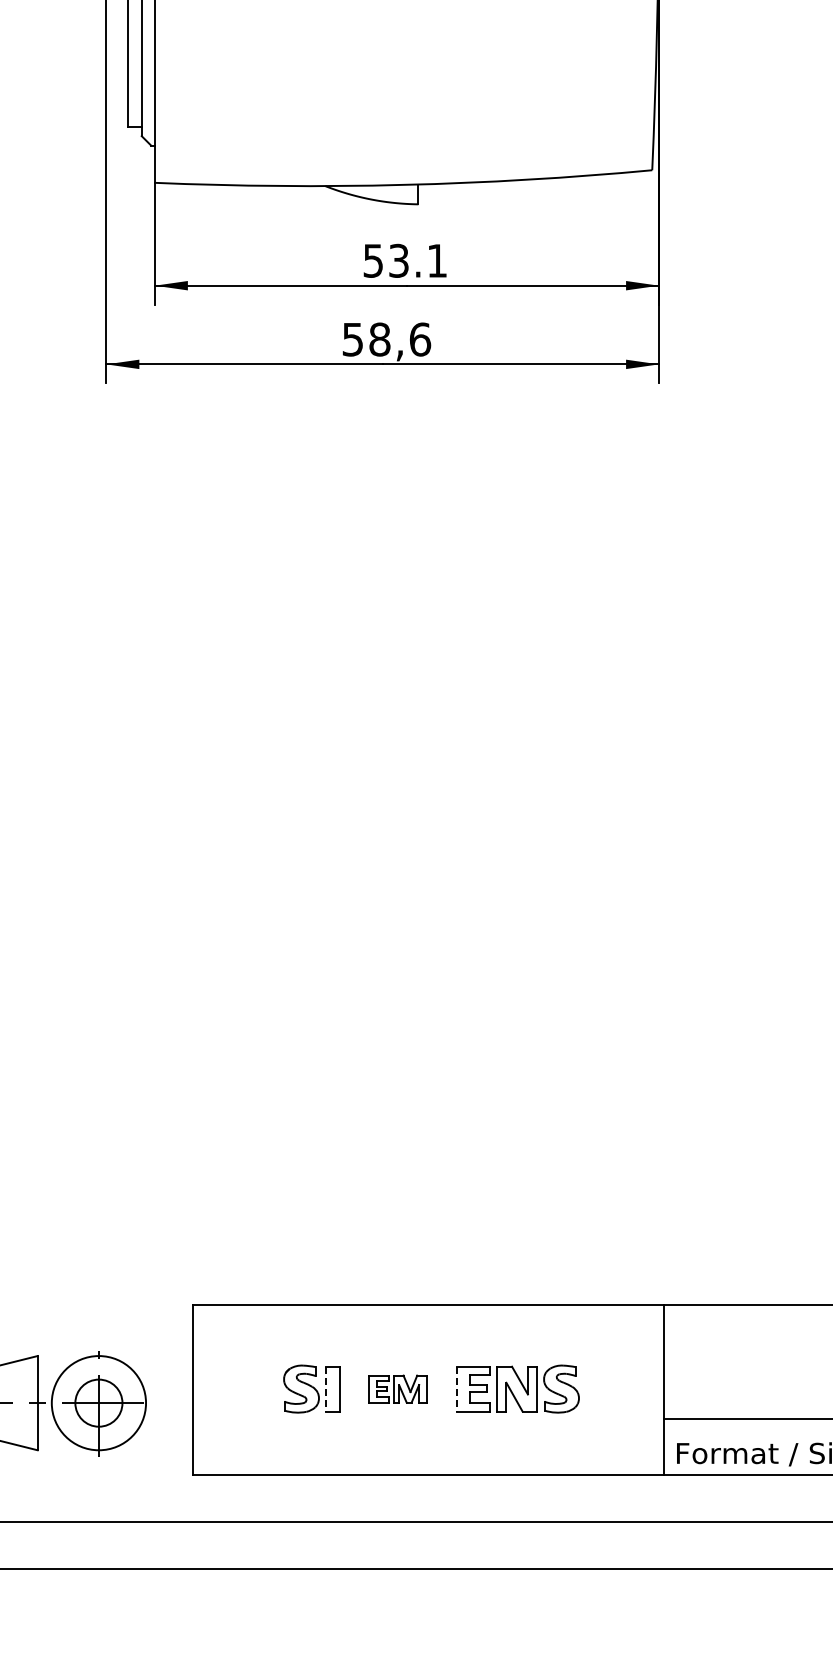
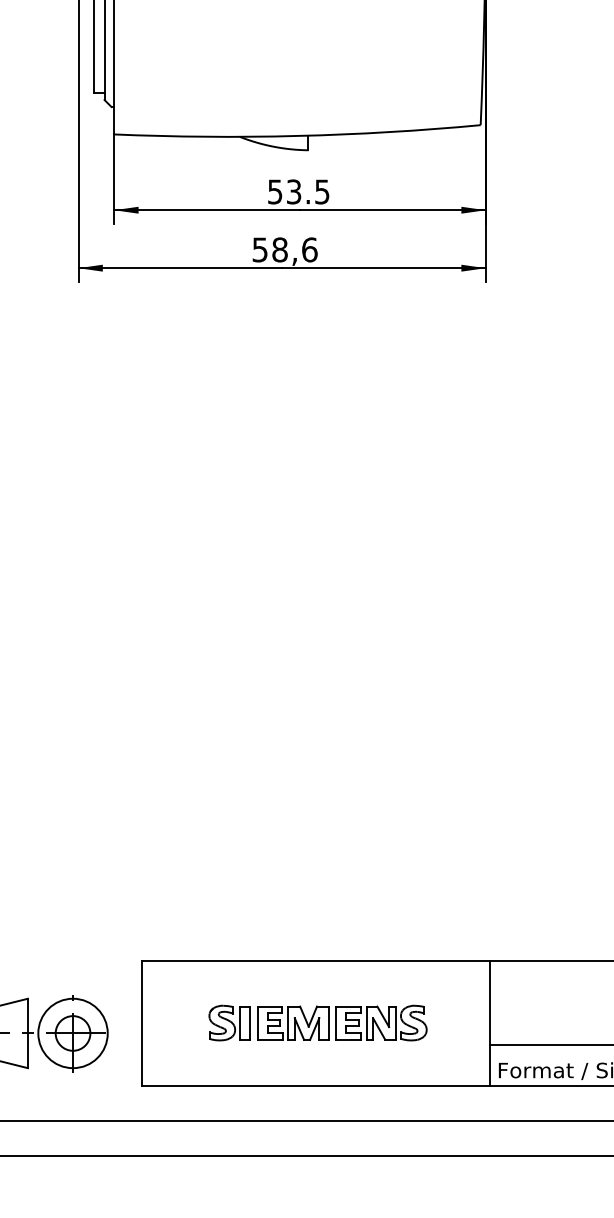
text: (436, 260) -> (321, 191), 53.1 -> 53.5
part: (397, 1388) -> (293, 1022), size x1.67
line: (326, 1389) -> (240, 1023), dashed -> solid
line: (456, 1389) -> (336, 1023), dashed -> solid

